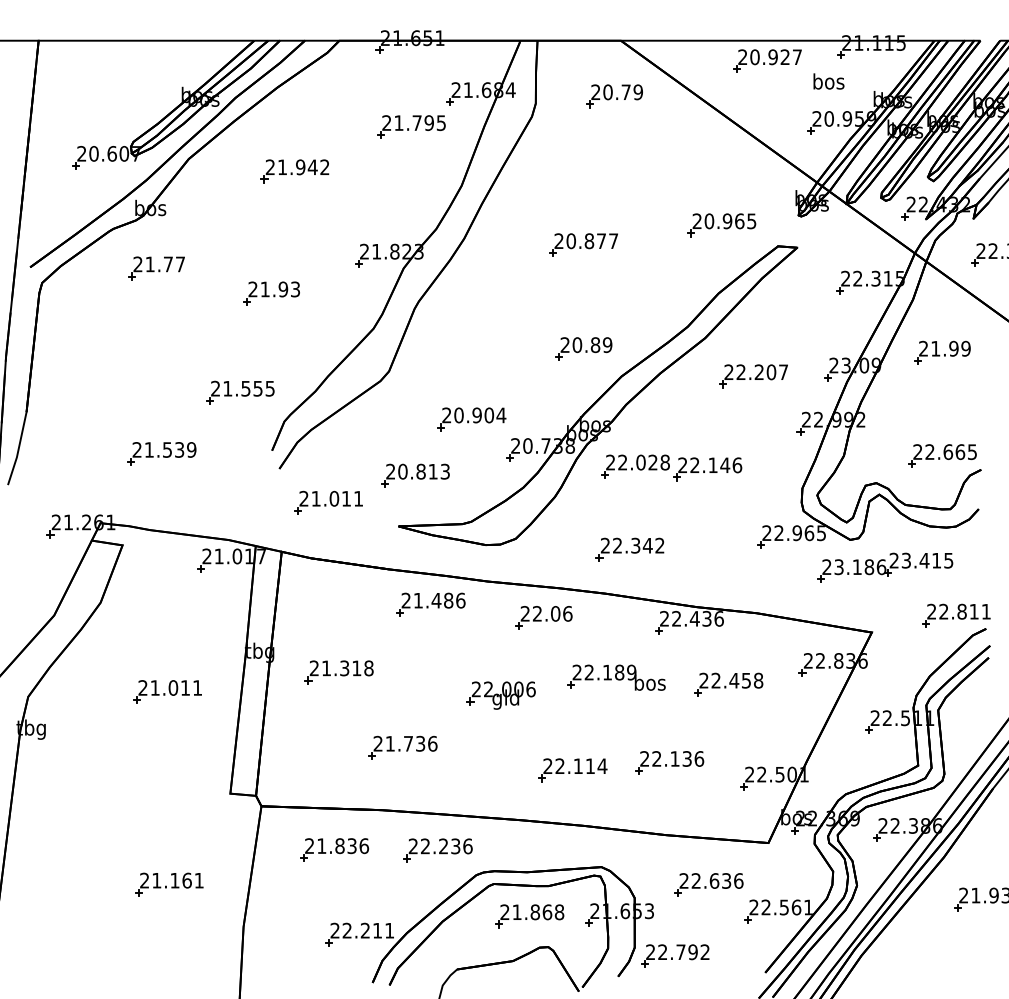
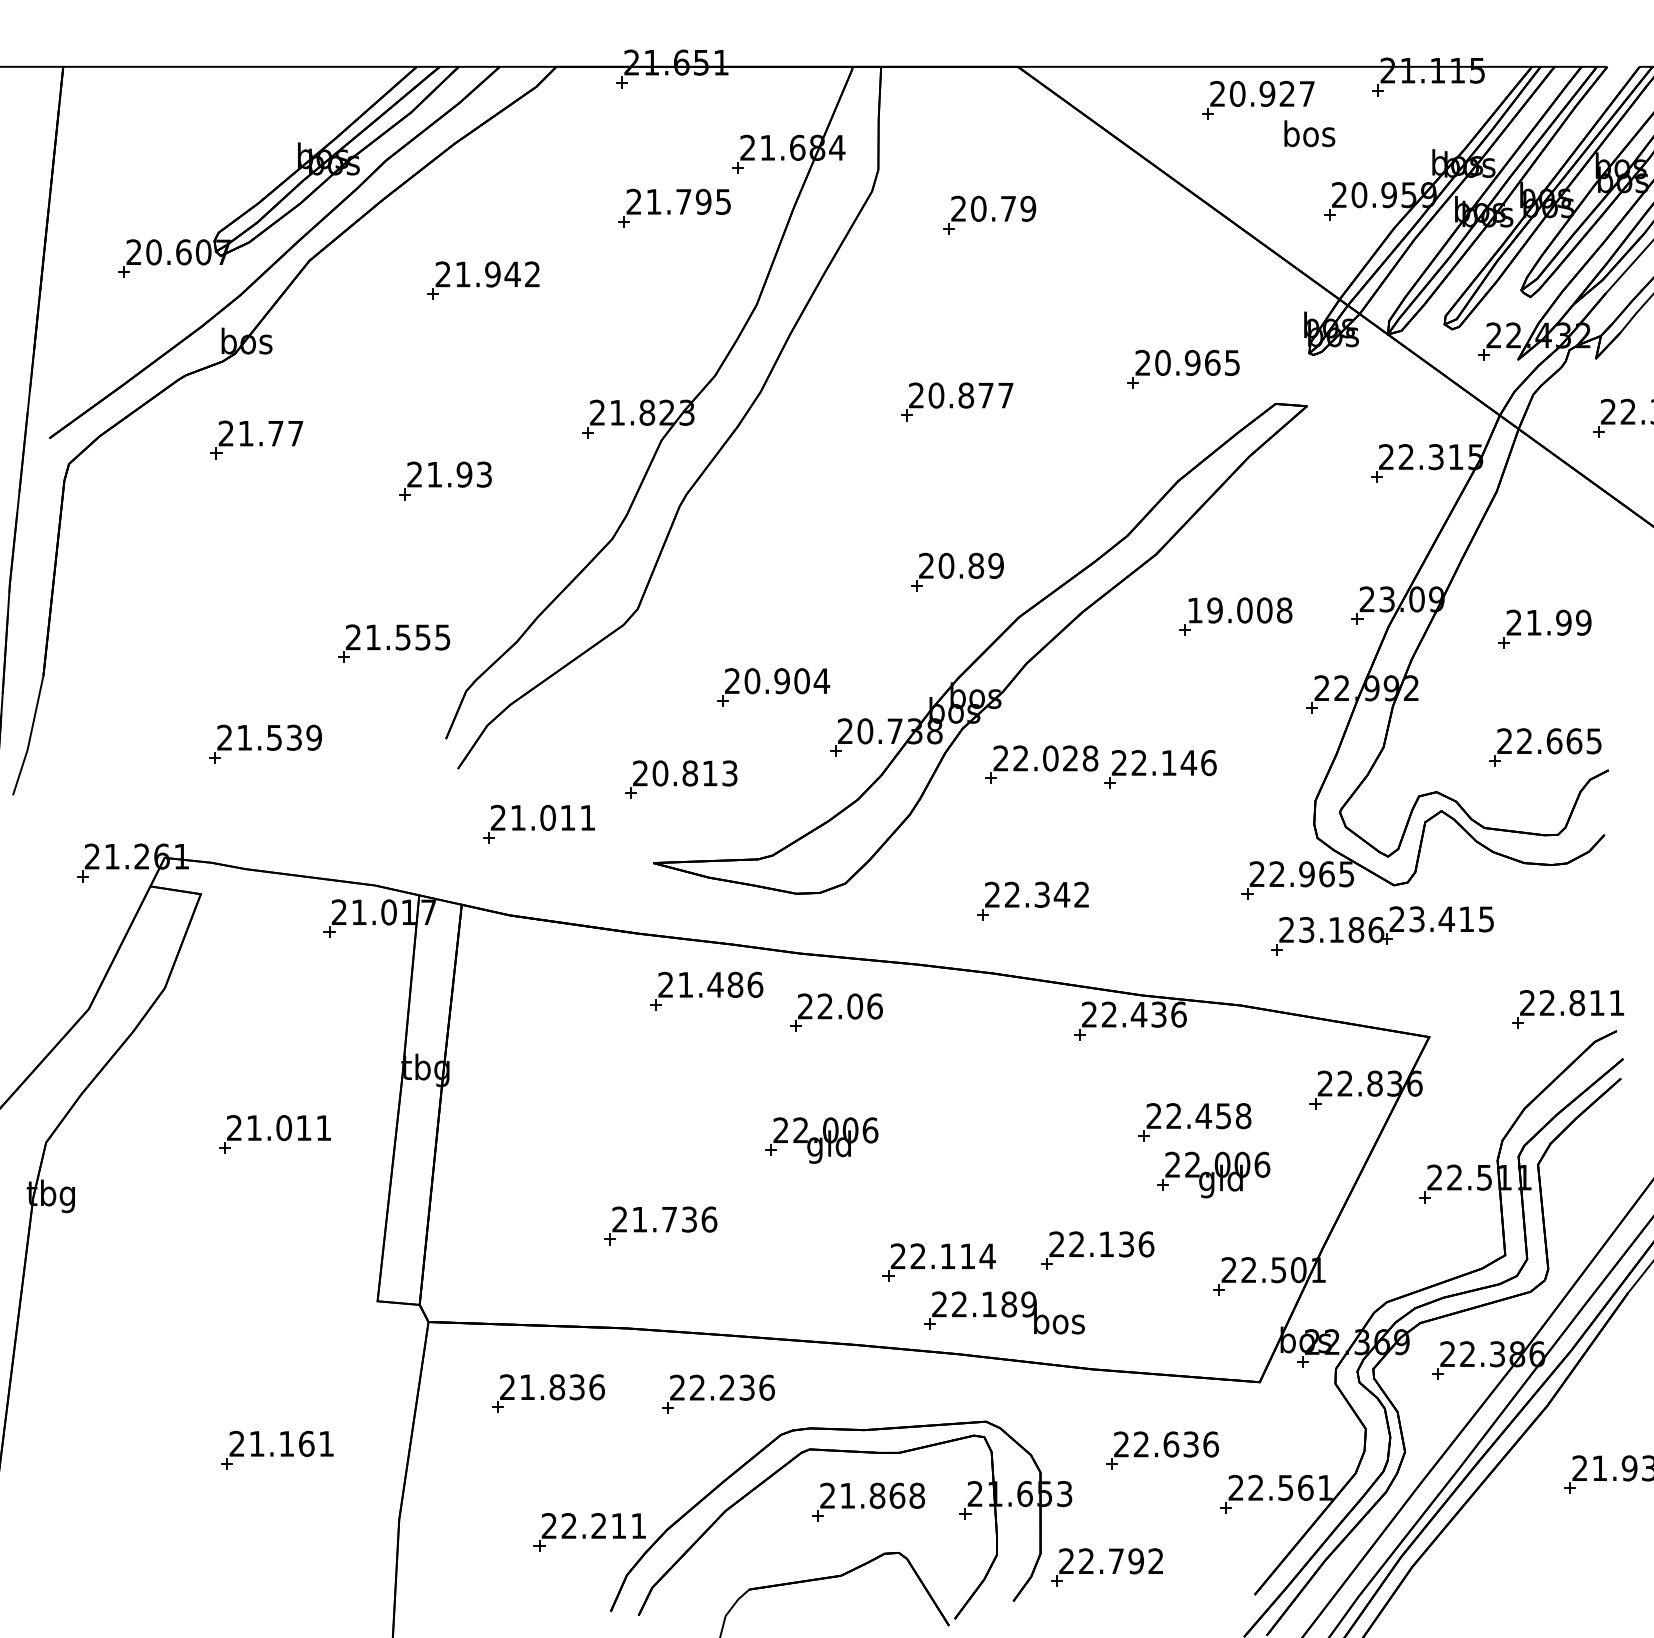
text: (828, 81) -> (1309, 133), moved
part: (614, 96) -> (989, 215), moved
part: (942, 352) -> (1545, 628), moved
text: (756, 372) -> (1240, 610), 22.207 -> 19.008
part: (885, 567) -> (1382, 930), moved
part: (543, 617) -> (835, 1012), moved
part: (338, 672) -> (554, 1102), removed
part: (616, 677) -> (1004, 1312), moved
part: (739, 716) -> (1212, 1174), added

